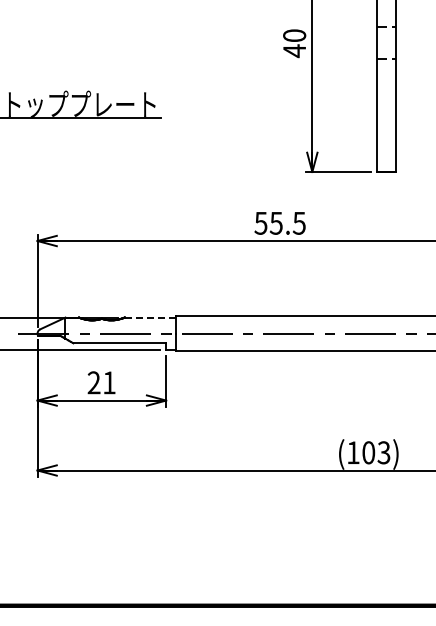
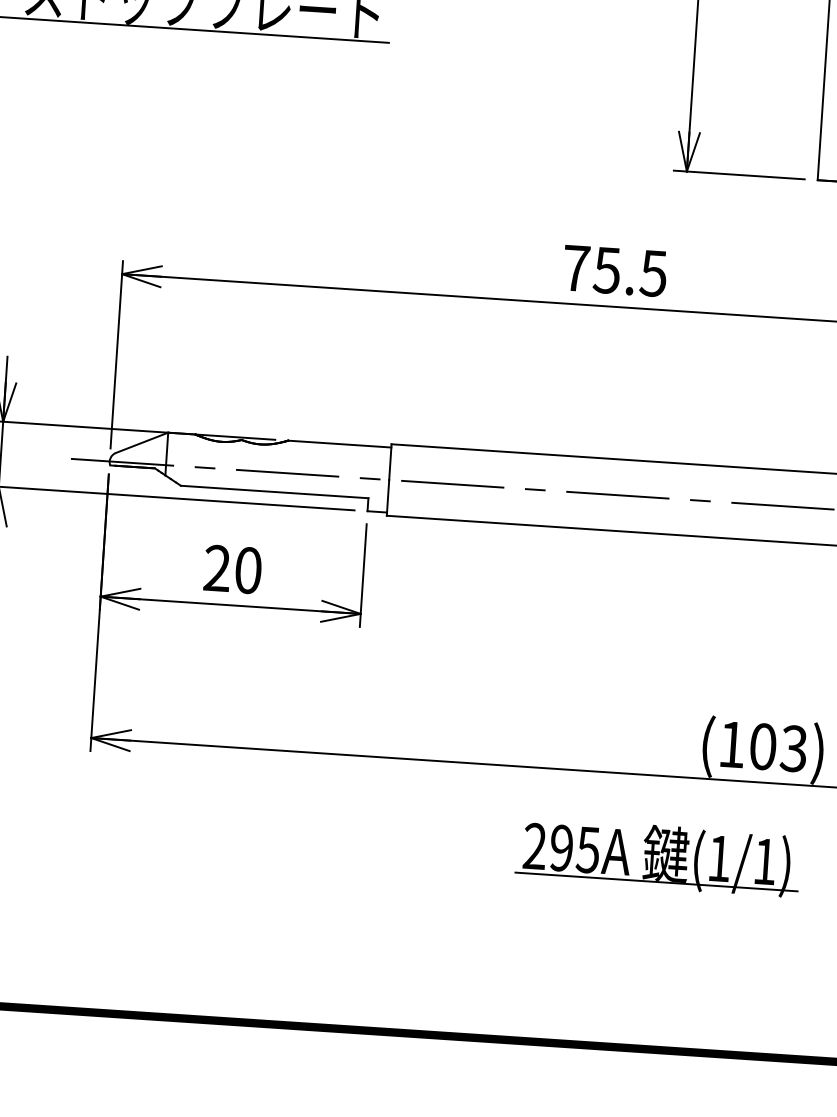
text: (260, 223) -> (575, 268), 55.5 -> 75.5
line: (150, 317) -> (340, 443), dashed -> solid
text: (109, 382) -> (248, 569), 21 -> 20
part: (320, 510) -> (657, 856), added

